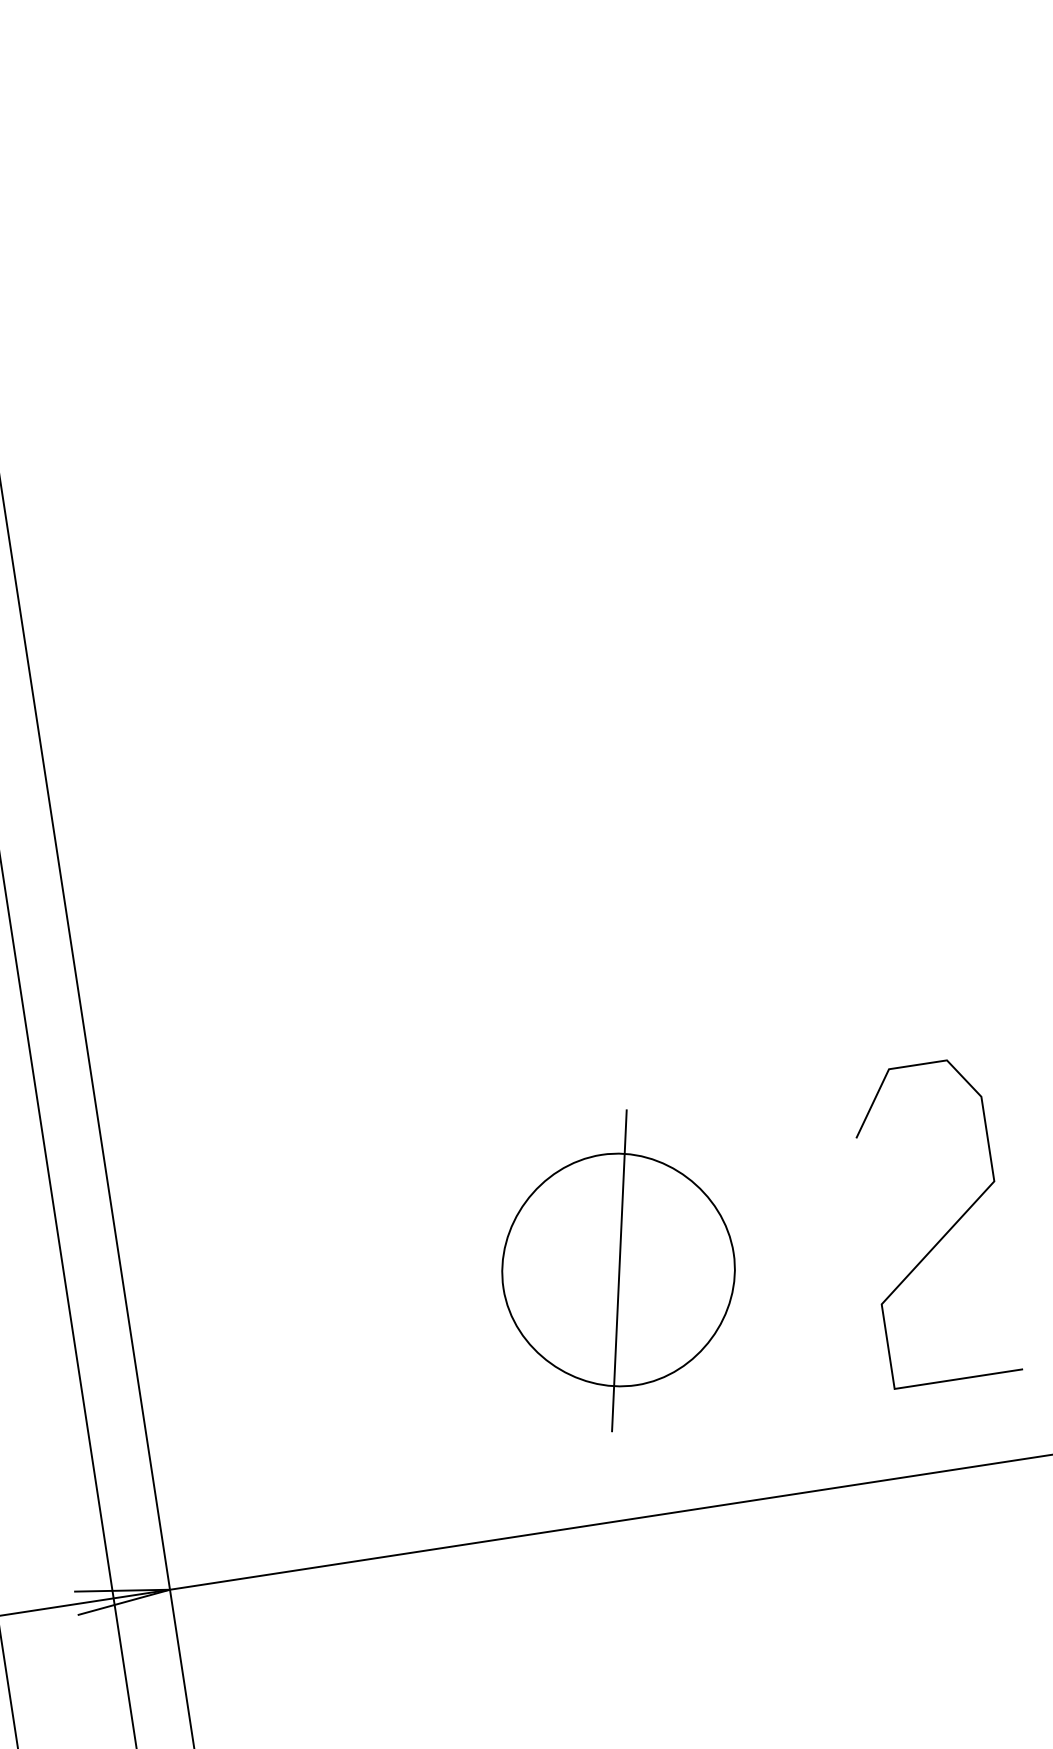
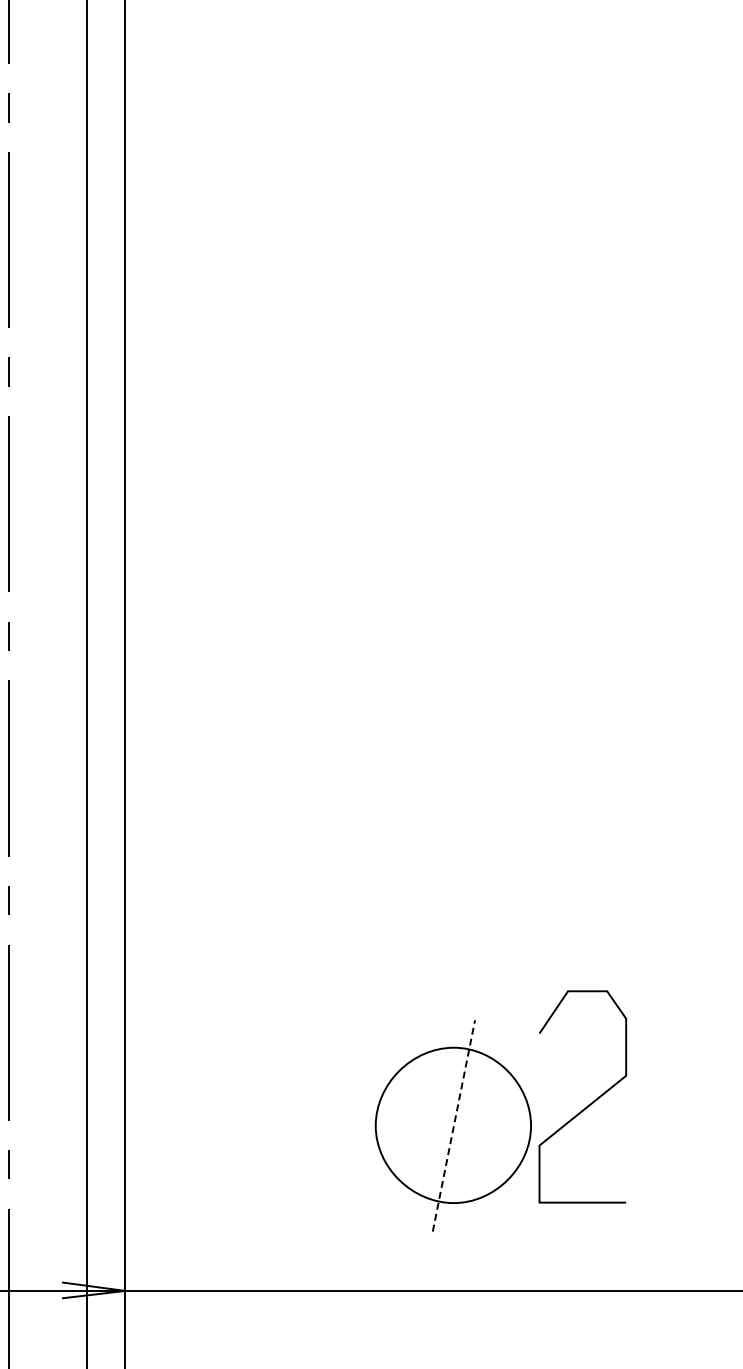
curve: (945, 1232) -> (588, 1104), moved
line: (618, 1270) -> (453, 1125), solid -> dashed

